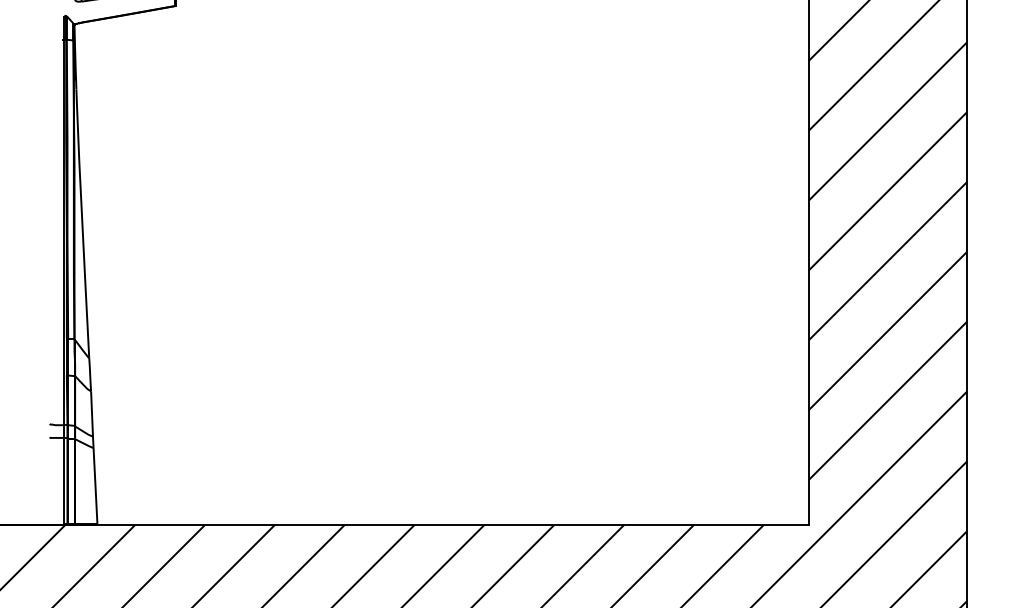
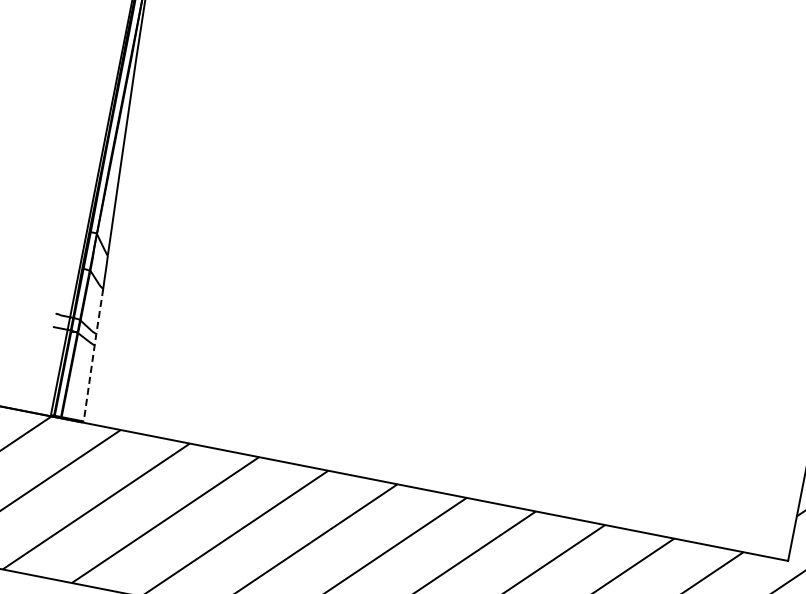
line: (94, 457) -> (93, 355), solid -> dashed

